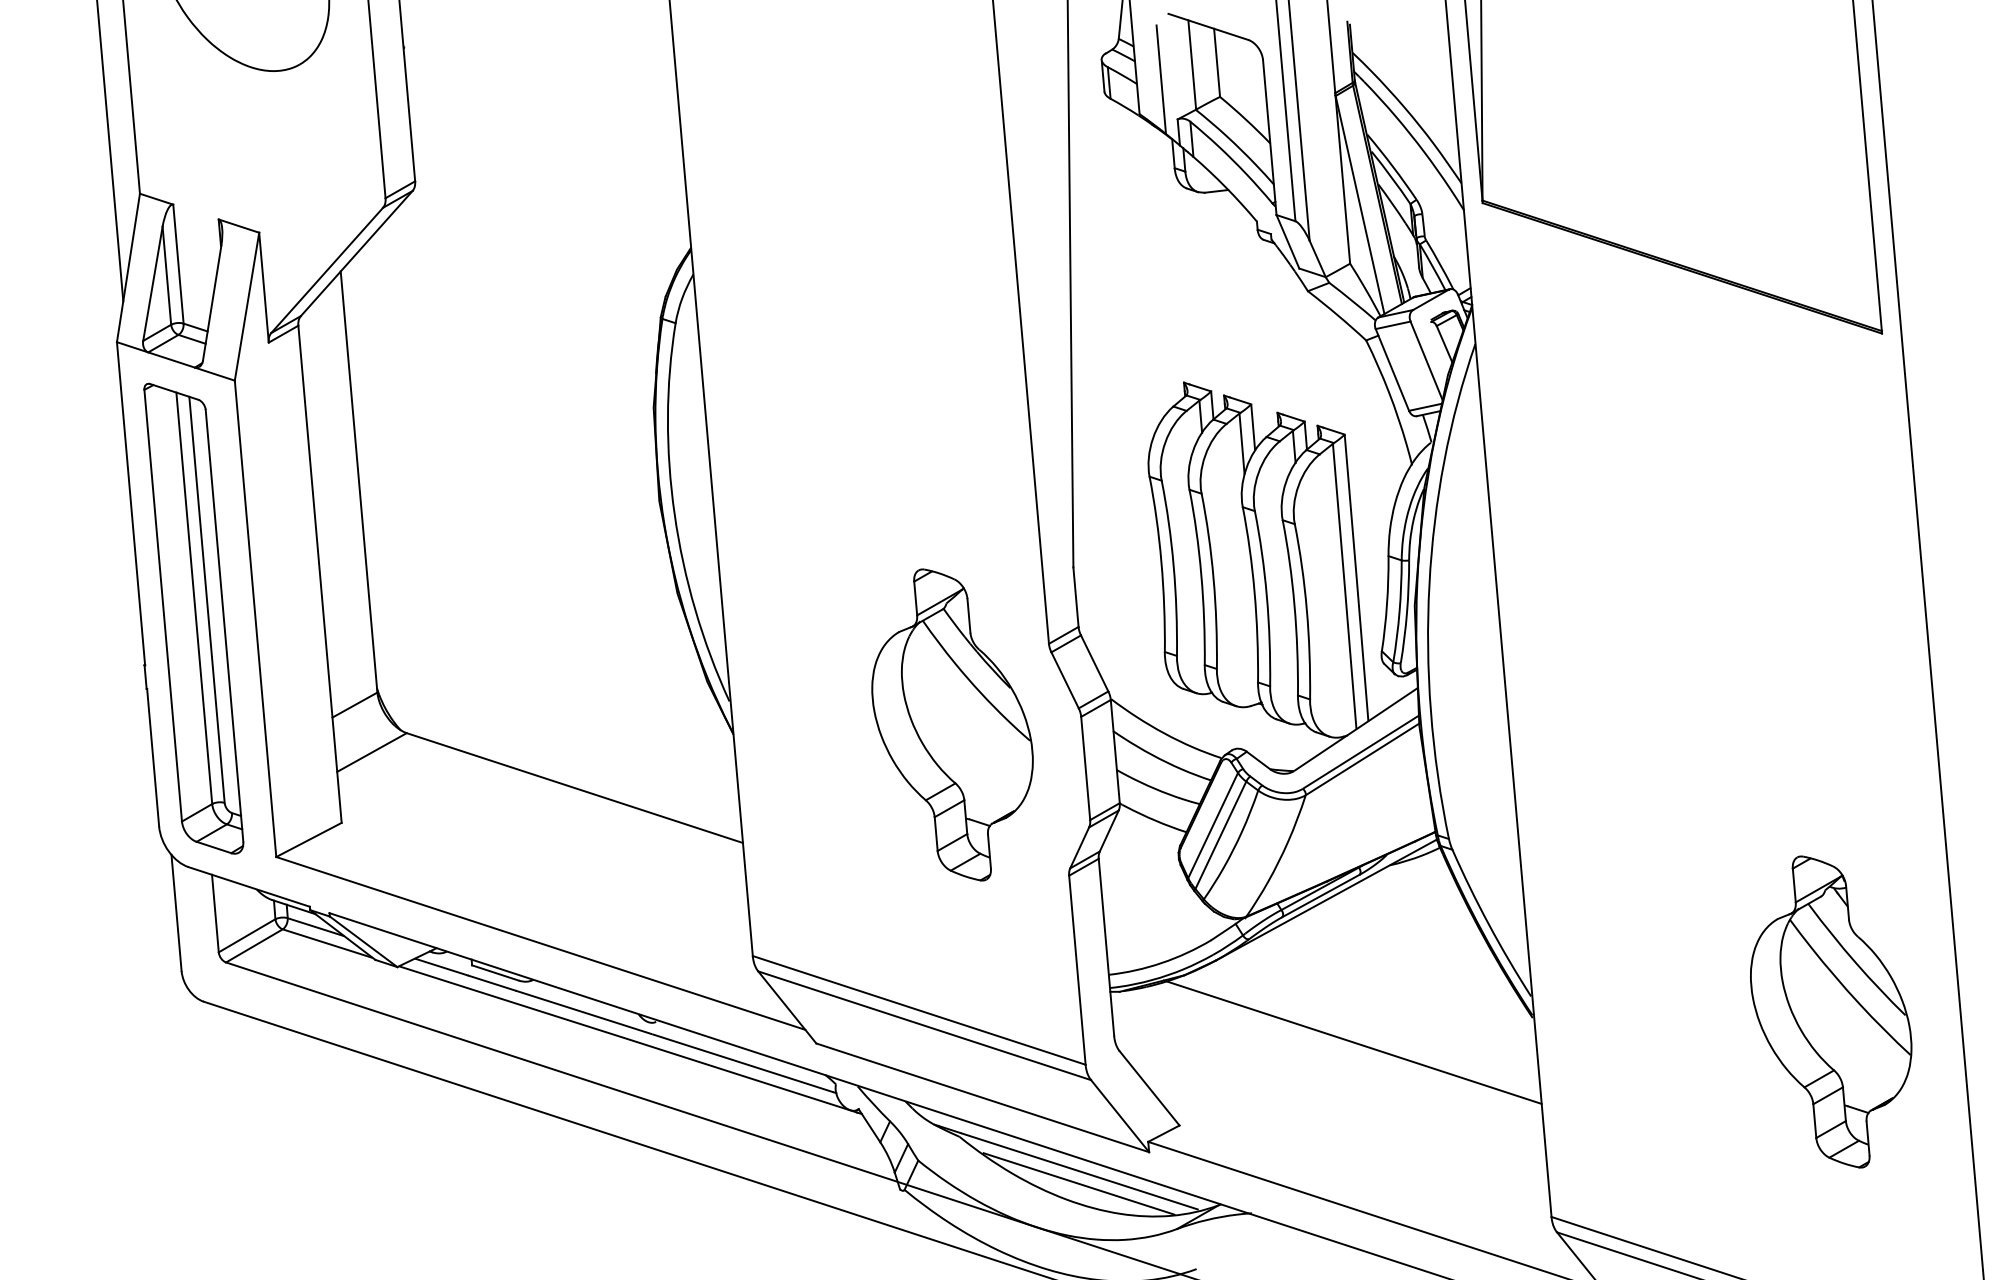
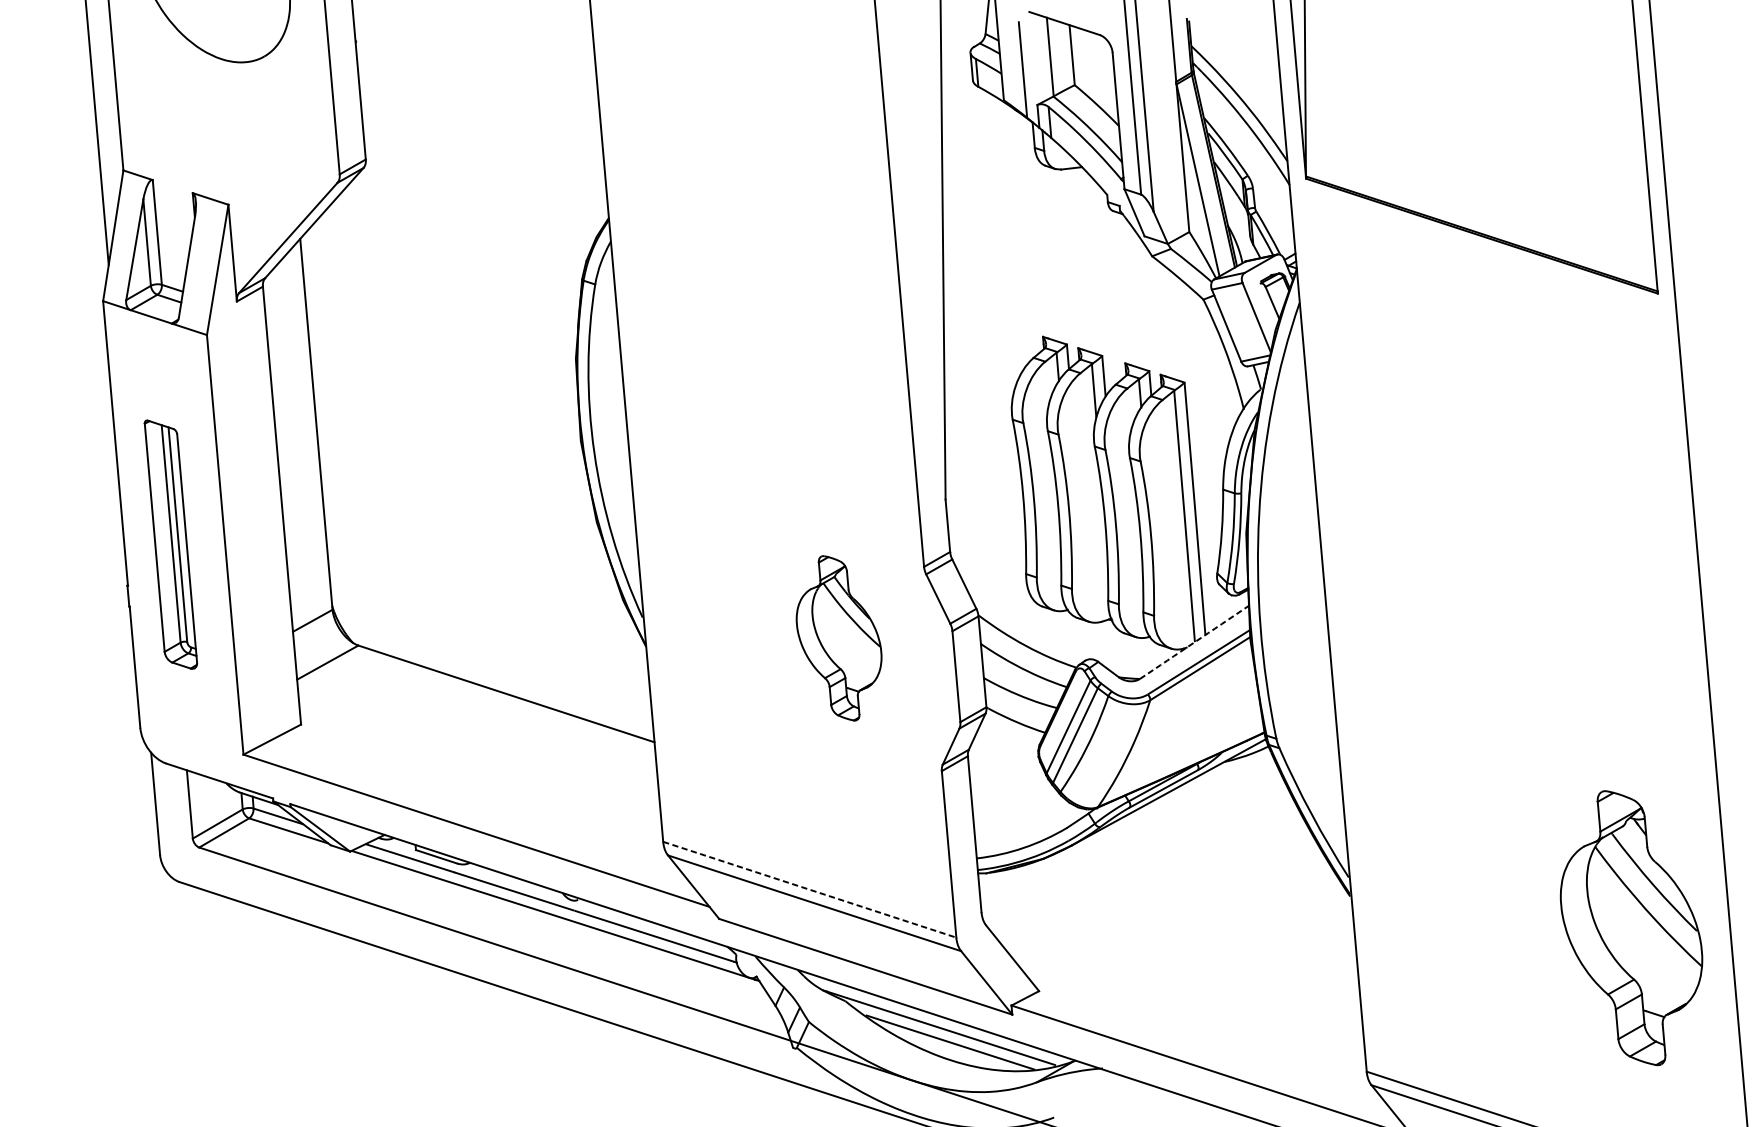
part: (193, 618) -> (170, 544), size x0.6
part: (952, 724) -> (839, 637), size x0.6
arc: (1356, 729) -> (1194, 642), solid -> dashed
line: (919, 1010) -> (810, 889), solid -> dashed
part: (1831, 1011) -> (1631, 927), moved
line: (1352, 1041) -> (1191, 917), removed

